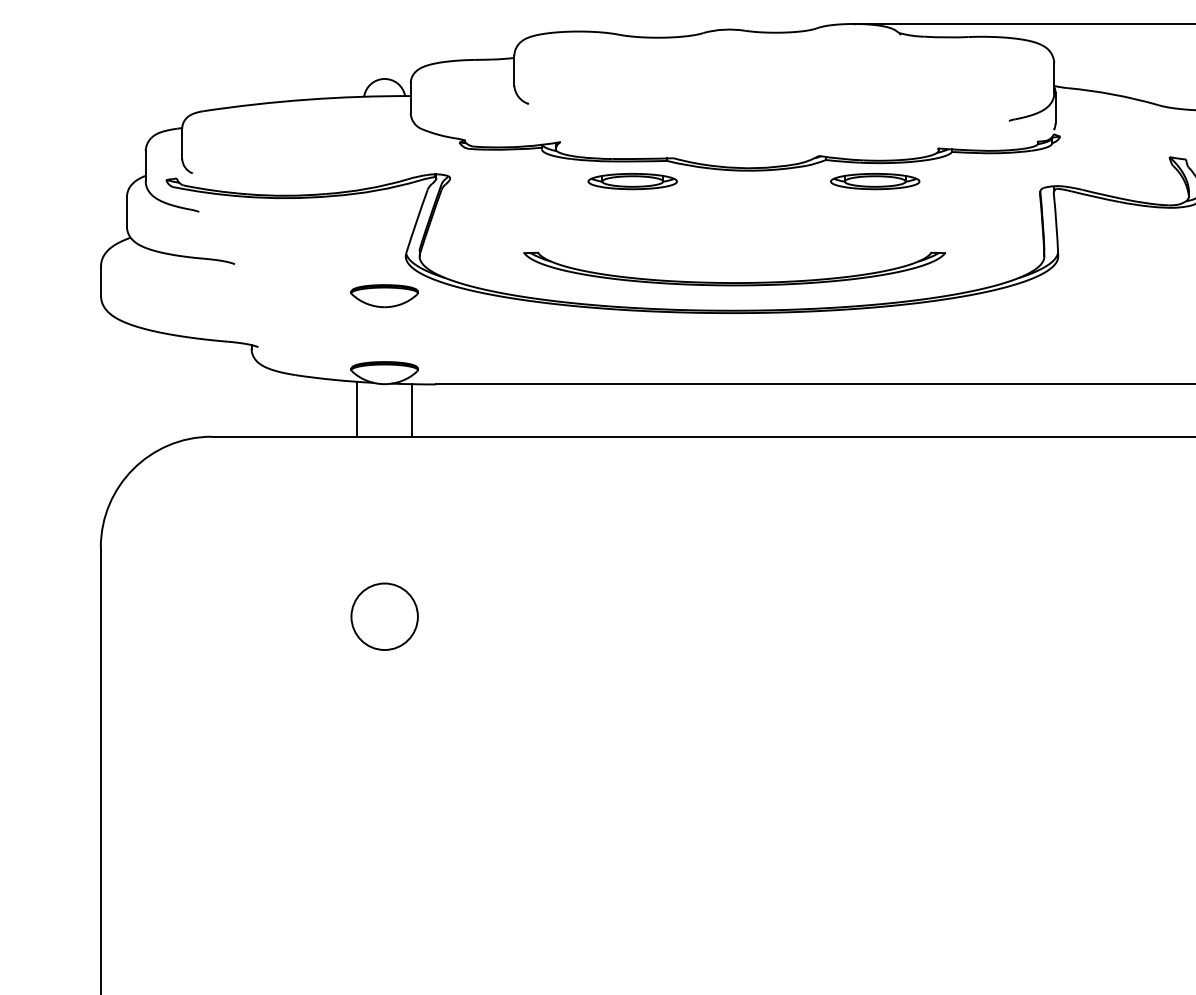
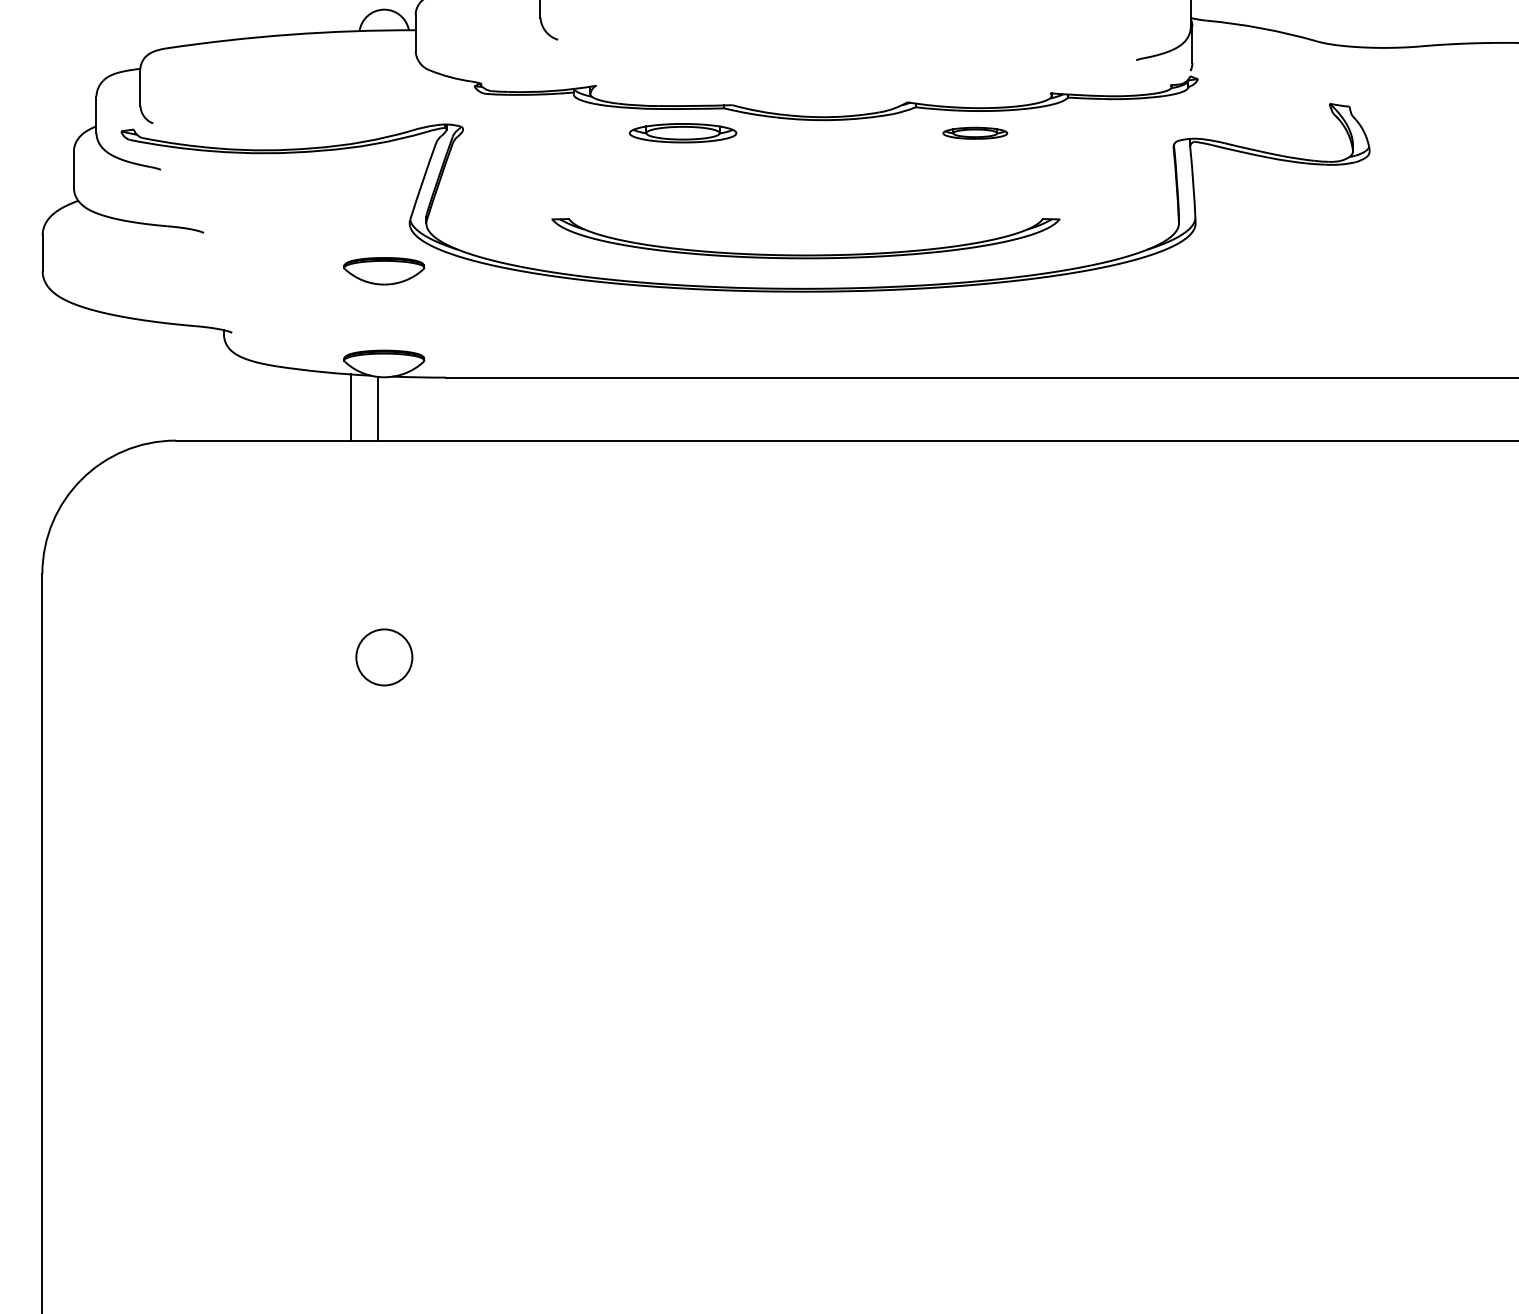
part: (875, 181) -> (975, 133), size x0.6
line: (412, 410) -> (377, 408), moved
circle: (384, 616) -> (384, 657), size x0.7

